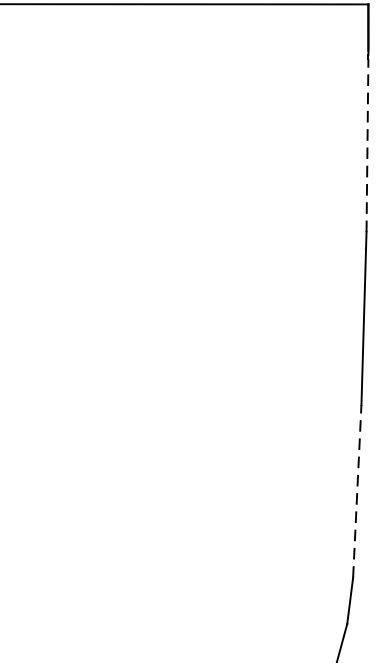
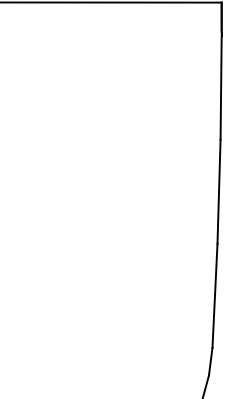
line: (368, 145) -> (221, 87), dashed -> solid
line: (358, 490) -> (215, 295), dashed -> solid

